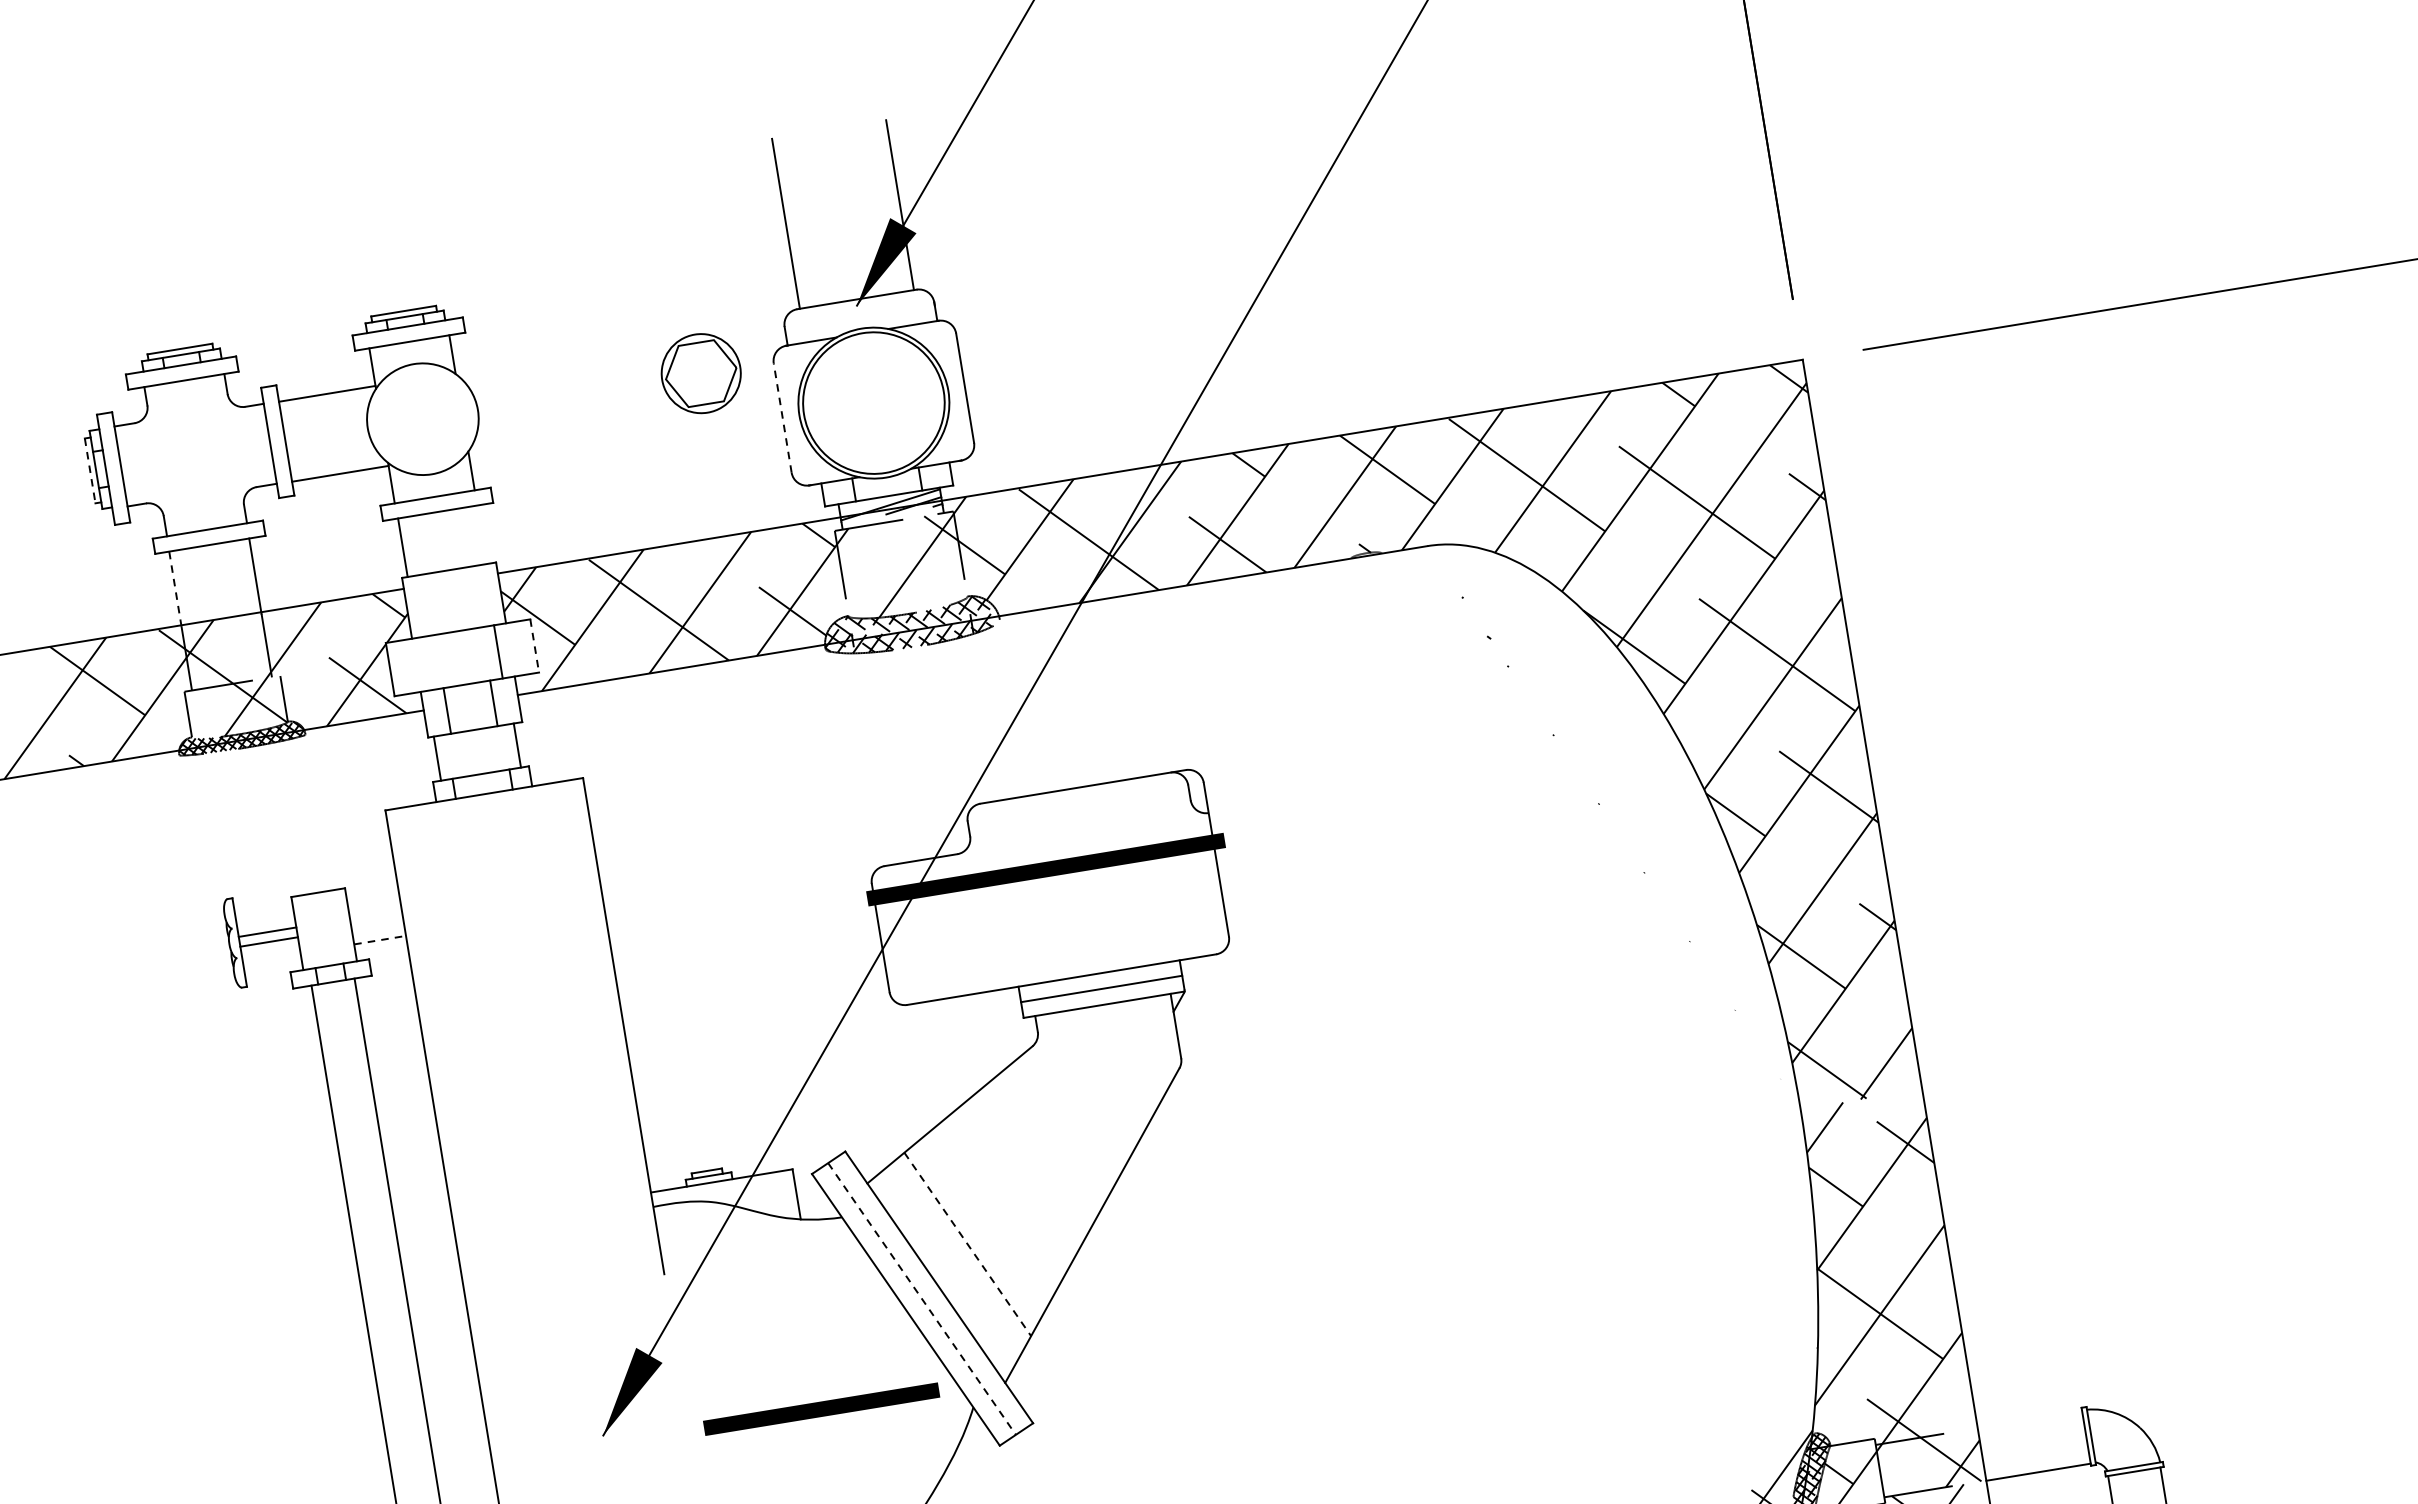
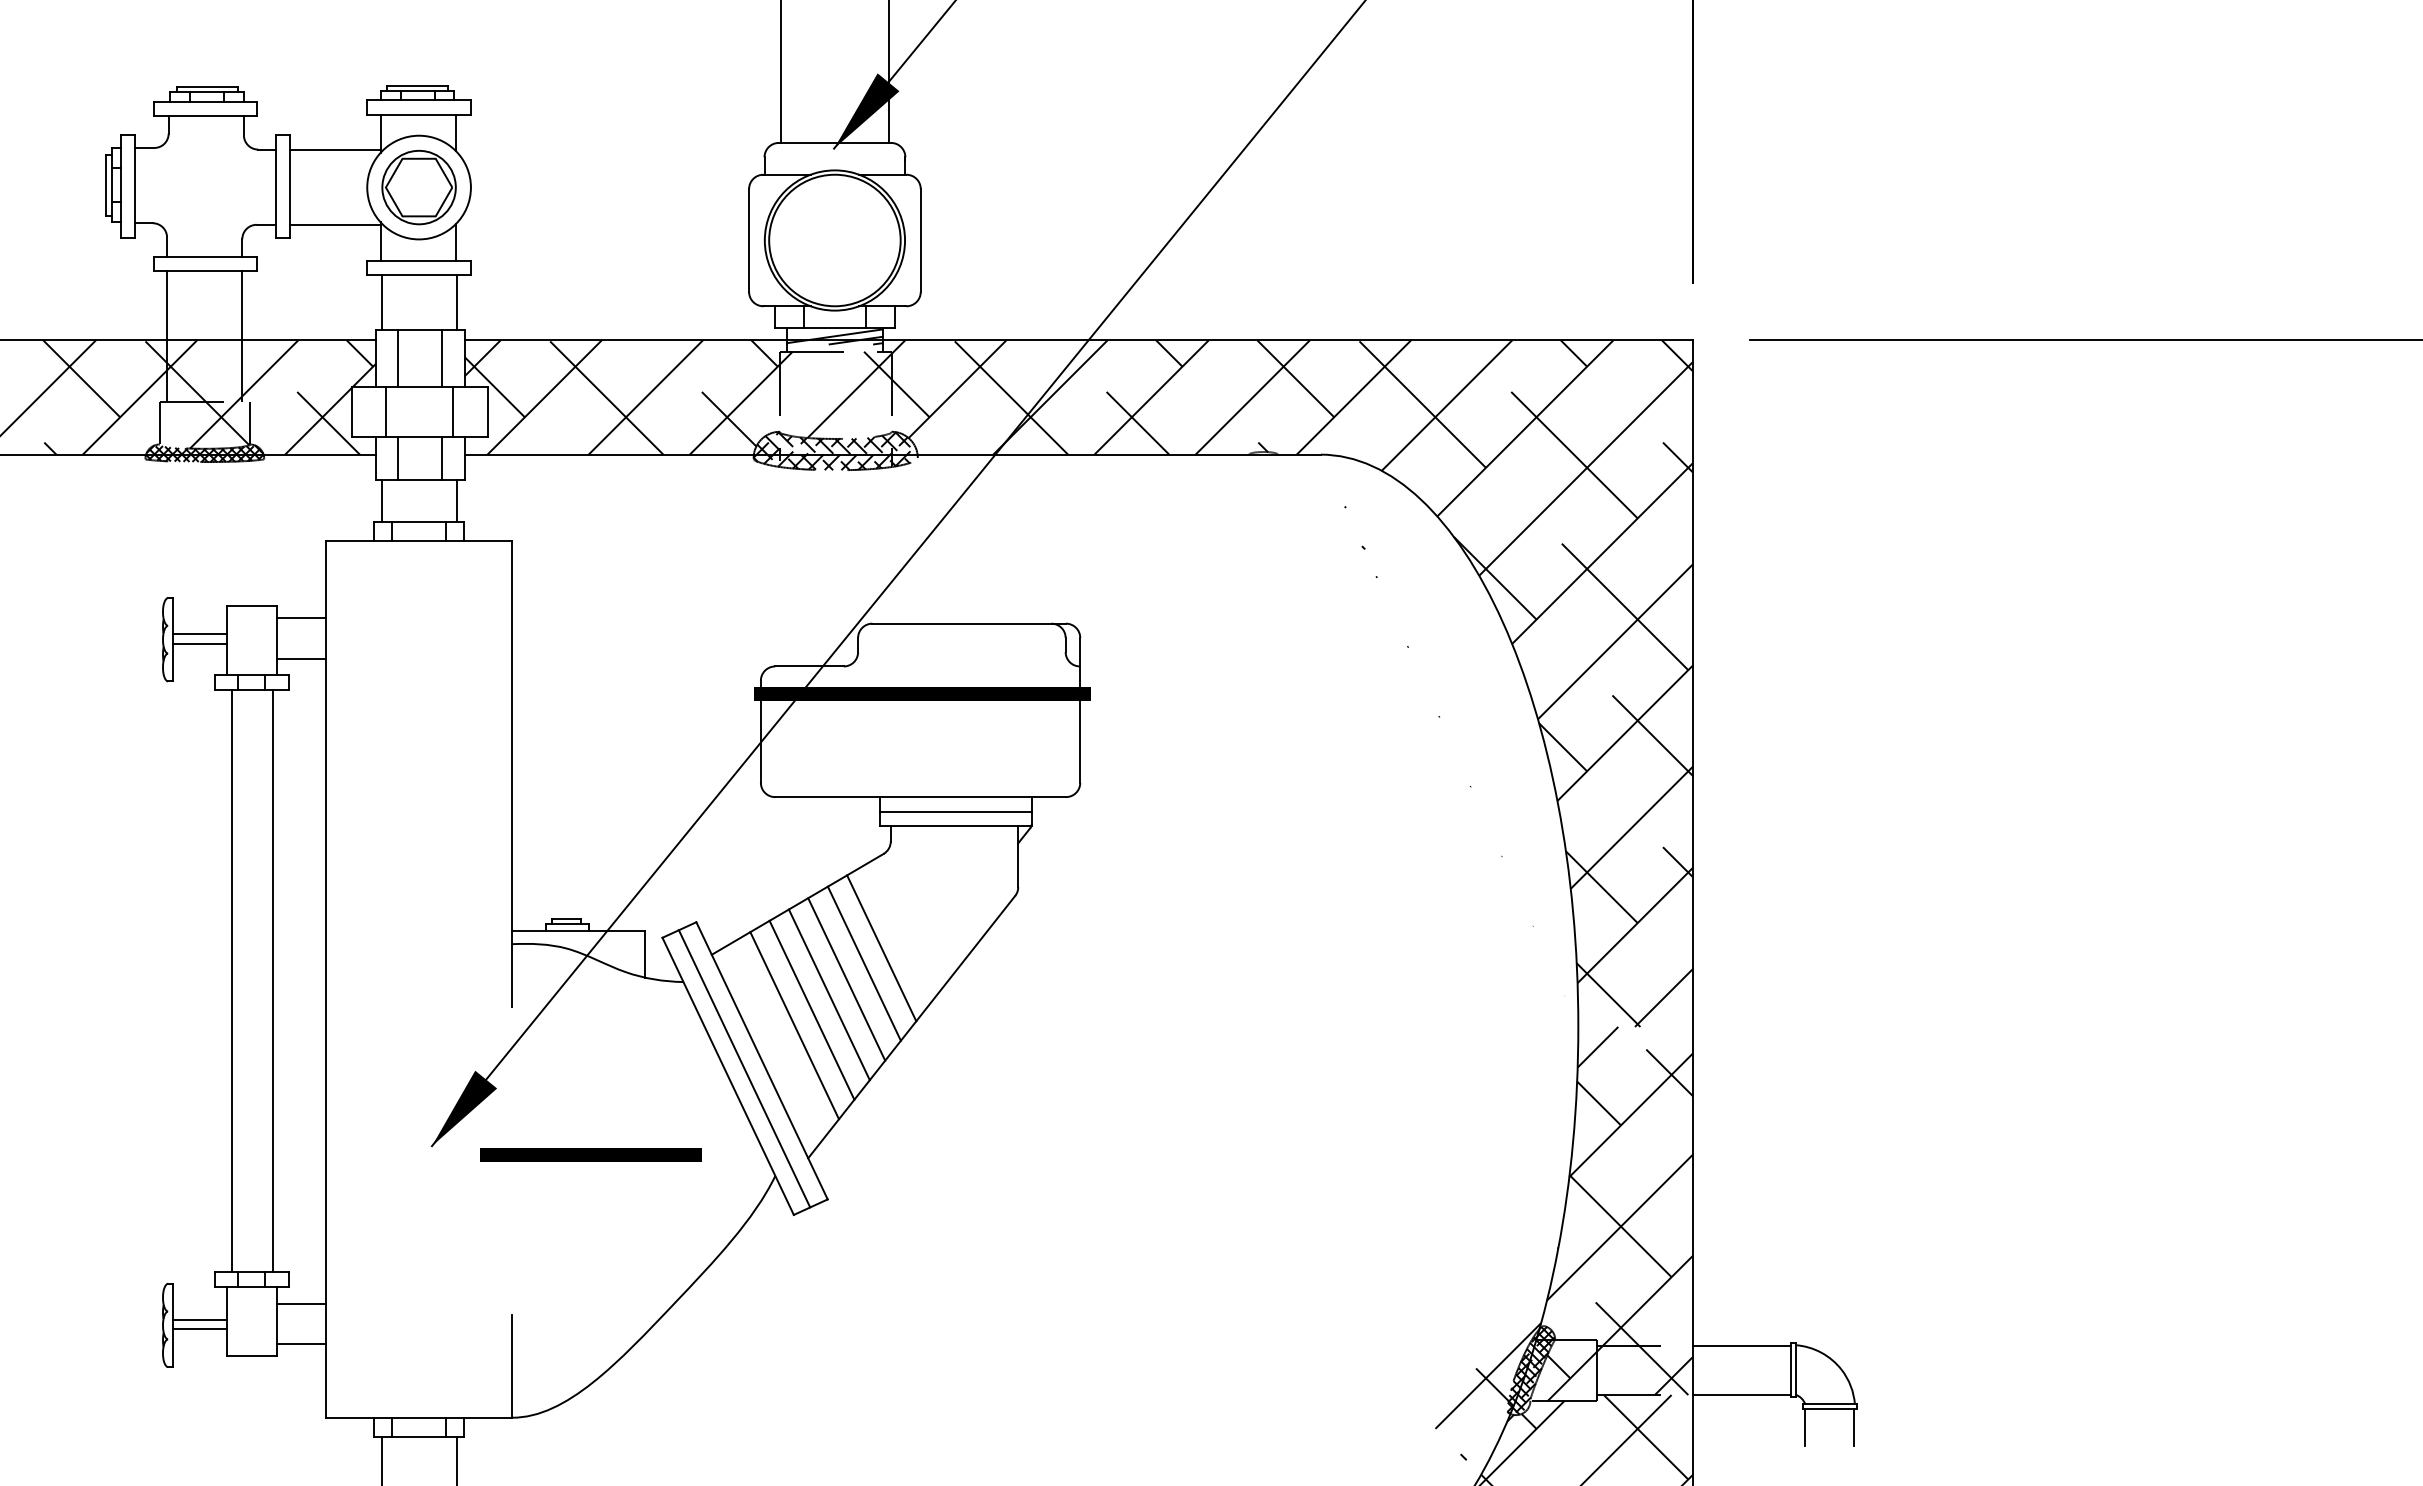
part: (700, 373) -> (418, 187), moved
line: (783, 417) -> (749, 240), dashed -> solid
line: (90, 471) -> (106, 185), dashed -> solid
line: (482, 533) -> (456, 301), added
line: (174, 588) -> (166, 305), dashed -> solid
line: (476, 596) -> (441, 358), added
line: (429, 604) -> (397, 358), added
line: (534, 646) -> (487, 412), dashed -> solid
line: (426, 664) -> (385, 412), added
line: (372, 897) -> (301, 618), added
line: (380, 939) -> (302, 658), dashed -> solid
line: (1046, 1147) -> (881, 948), added
line: (1030, 1166) -> (863, 963), added
line: (1014, 1186) -> (846, 979), added
line: (998, 1205) -> (828, 994), added
line: (982, 1224) -> (811, 1009), added
line: (967, 1244) -> (794, 1025), dashed -> solid
line: (922, 1299) -> (744, 1069), dashed -> solid
line: (821, 1408) -> (590, 1154), moved
line: (2029, 1420) -> (1741, 1346), added

